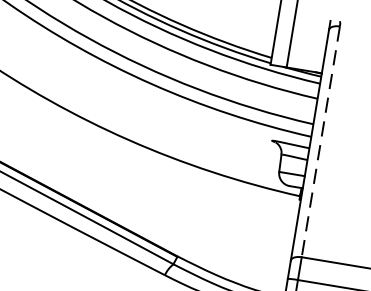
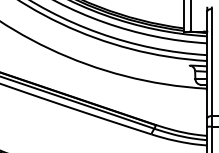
line: (319, 143) -> (211, 63), dashed -> solid

